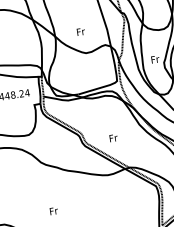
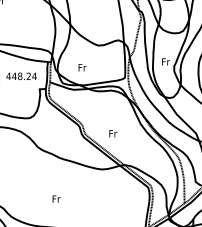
text: (80, 31) -> (82, 67), moved
text: (53, 210) -> (56, 198), moved

